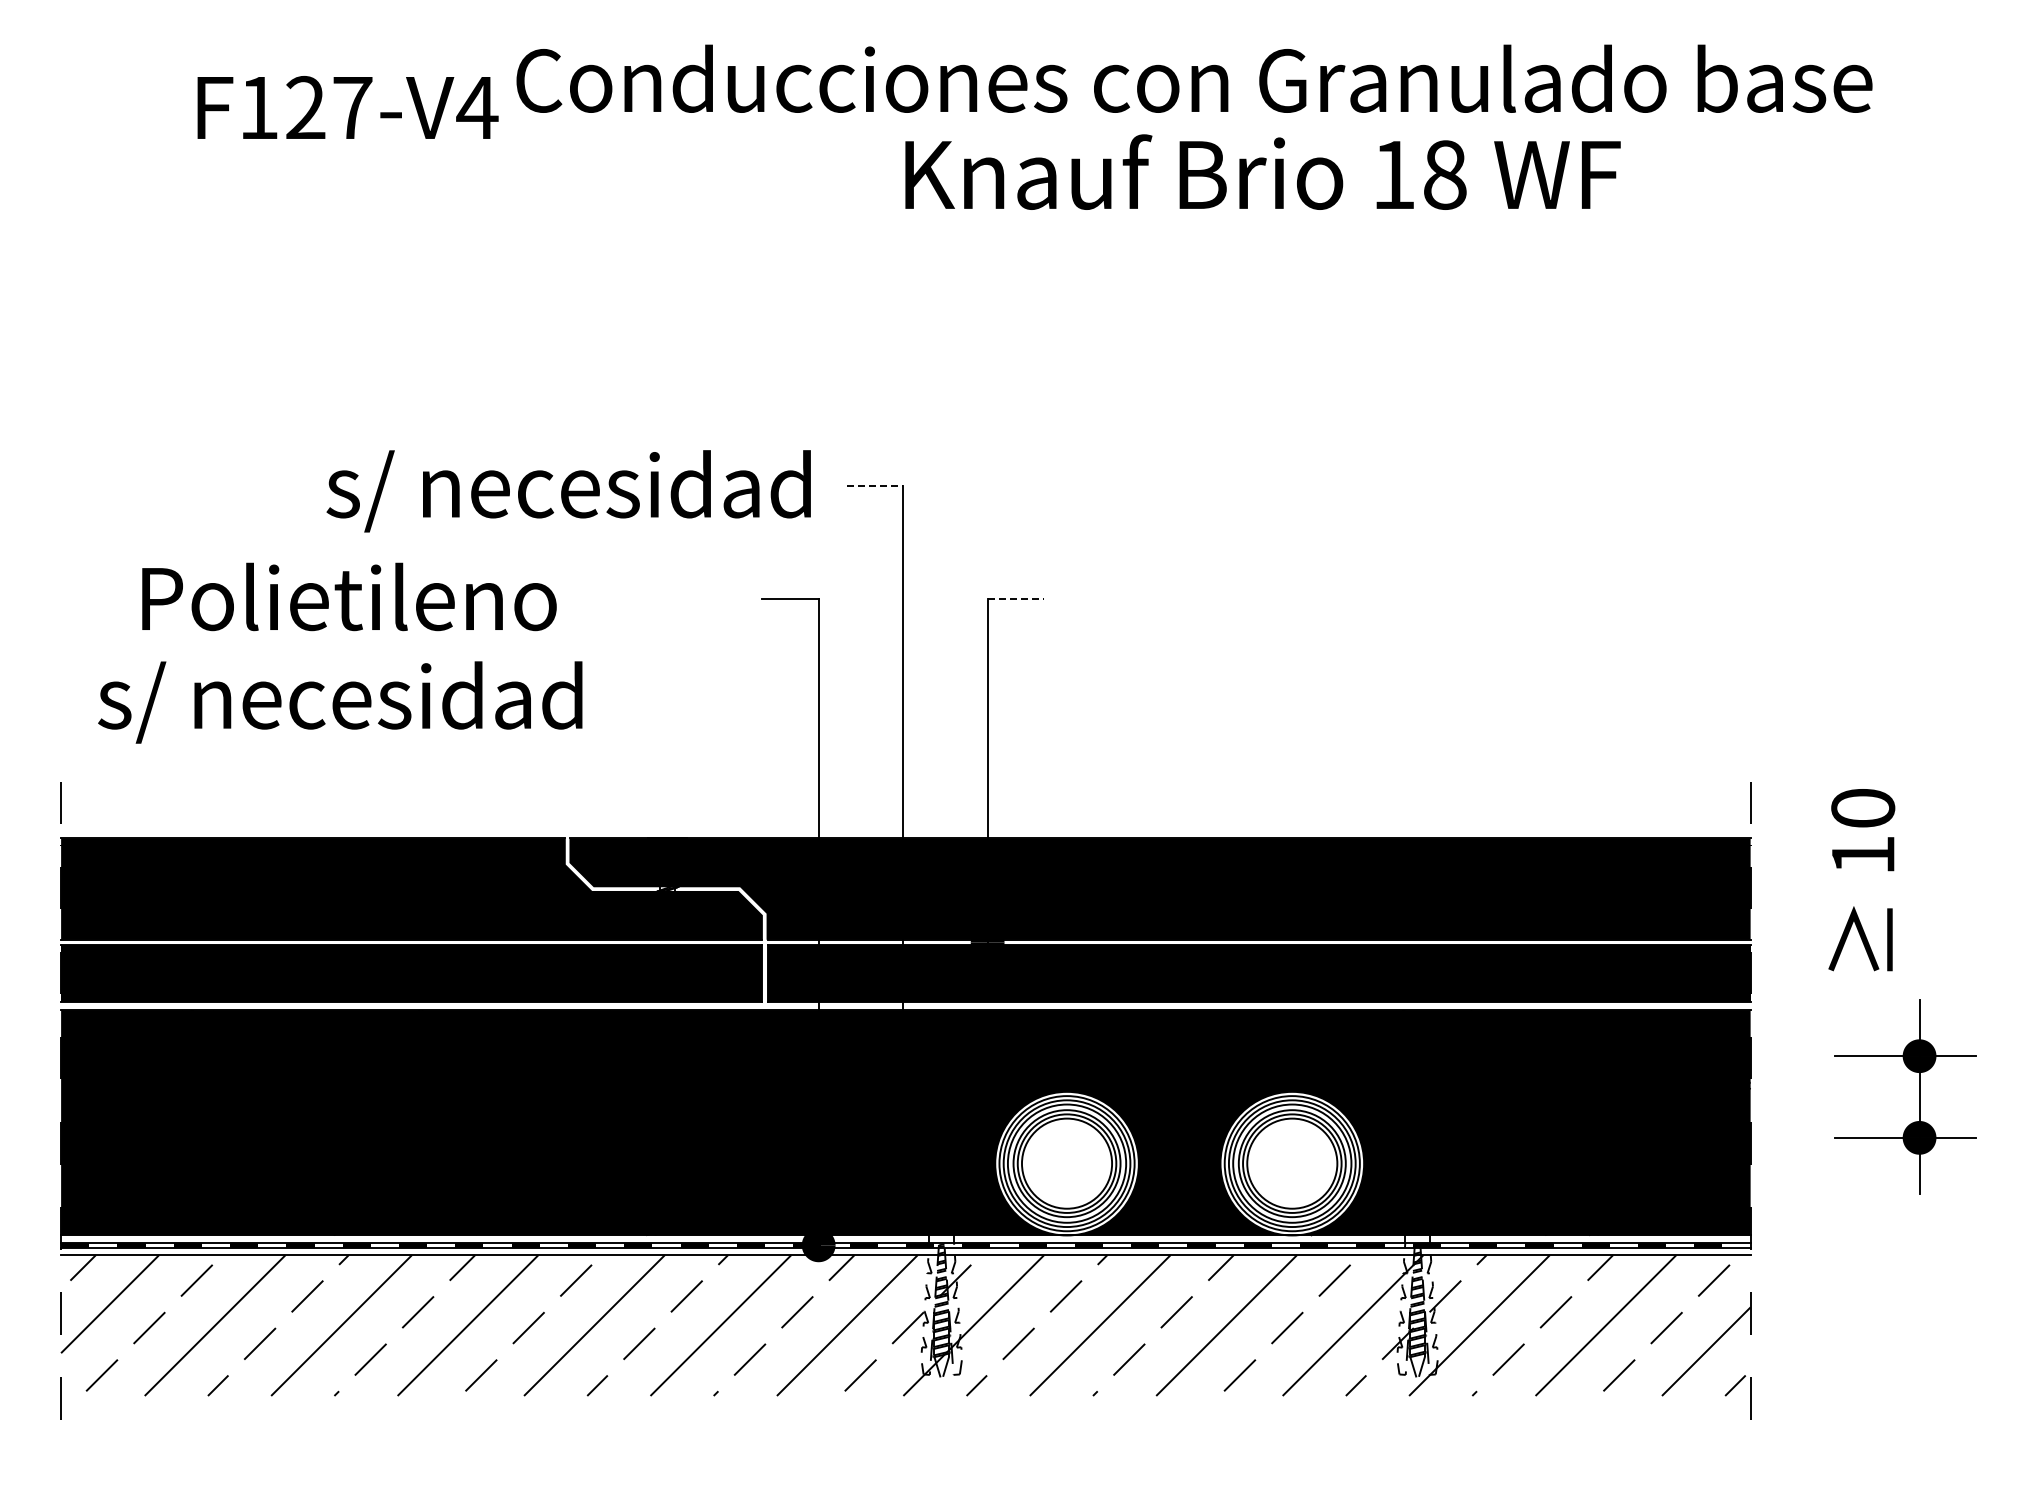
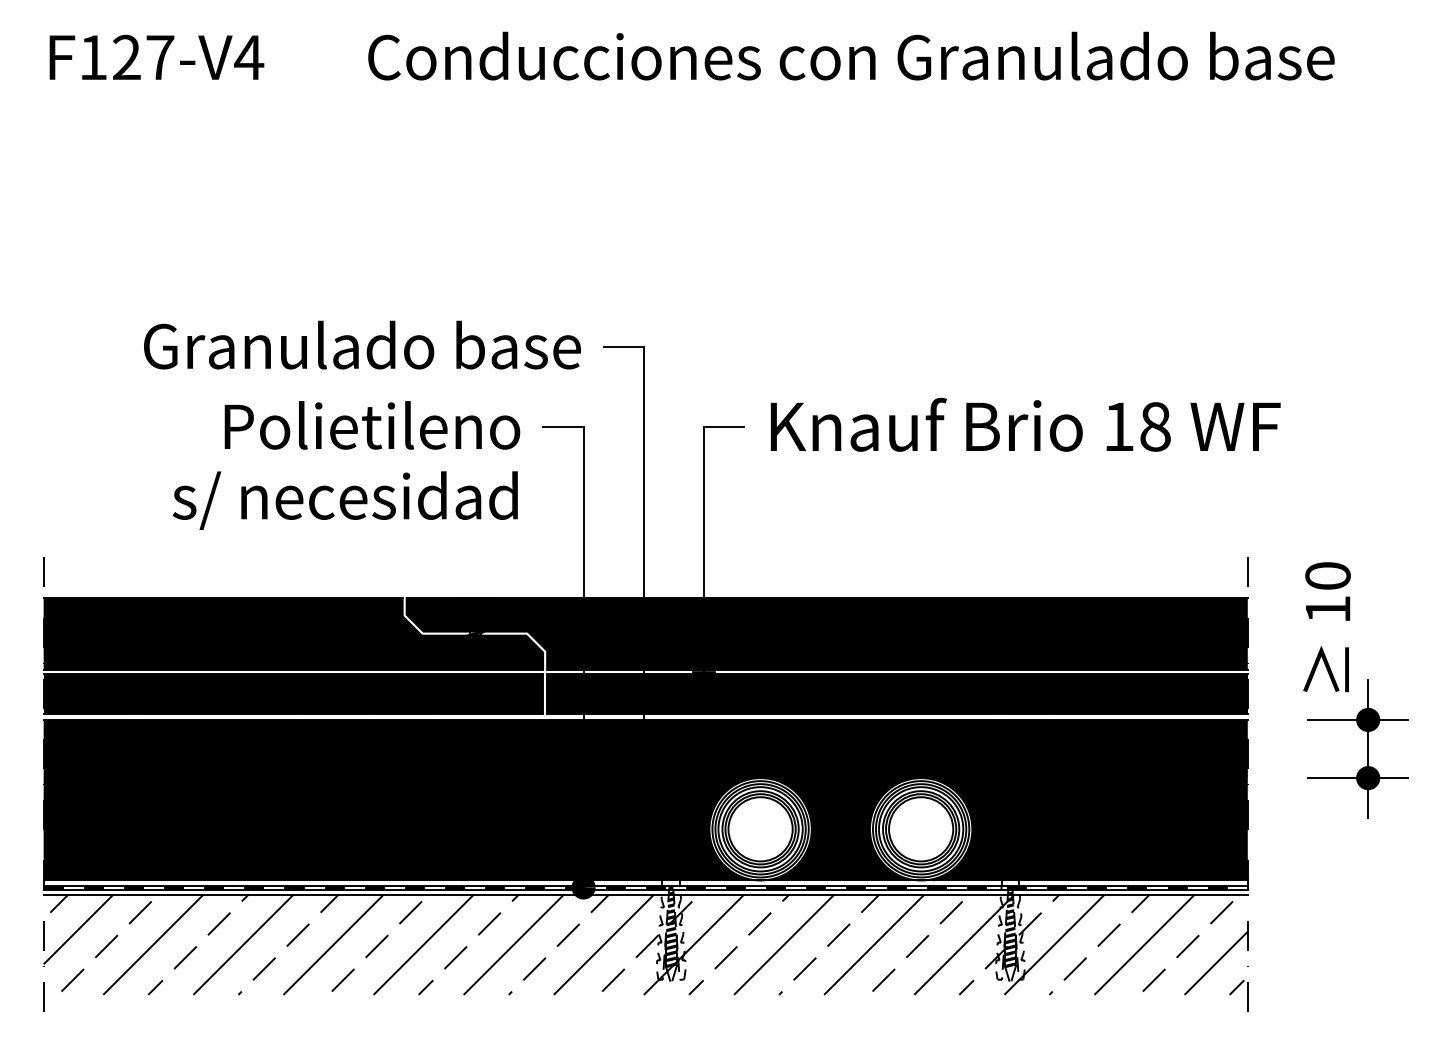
text: (347, 107) -> (156, 57), moved
text: (1262, 171) -> (1025, 424), moved
line: (875, 486) -> (624, 346), dashed -> solid
text: (508, 491) -> (362, 350), s/ necesidad -> Granulado base
text: (349, 596) -> (372, 425), moved
line: (1016, 599) -> (724, 427), dashed -> solid
text: (340, 702) -> (345, 500), moved
part: (1919, 1096) -> (1368, 748), moved

